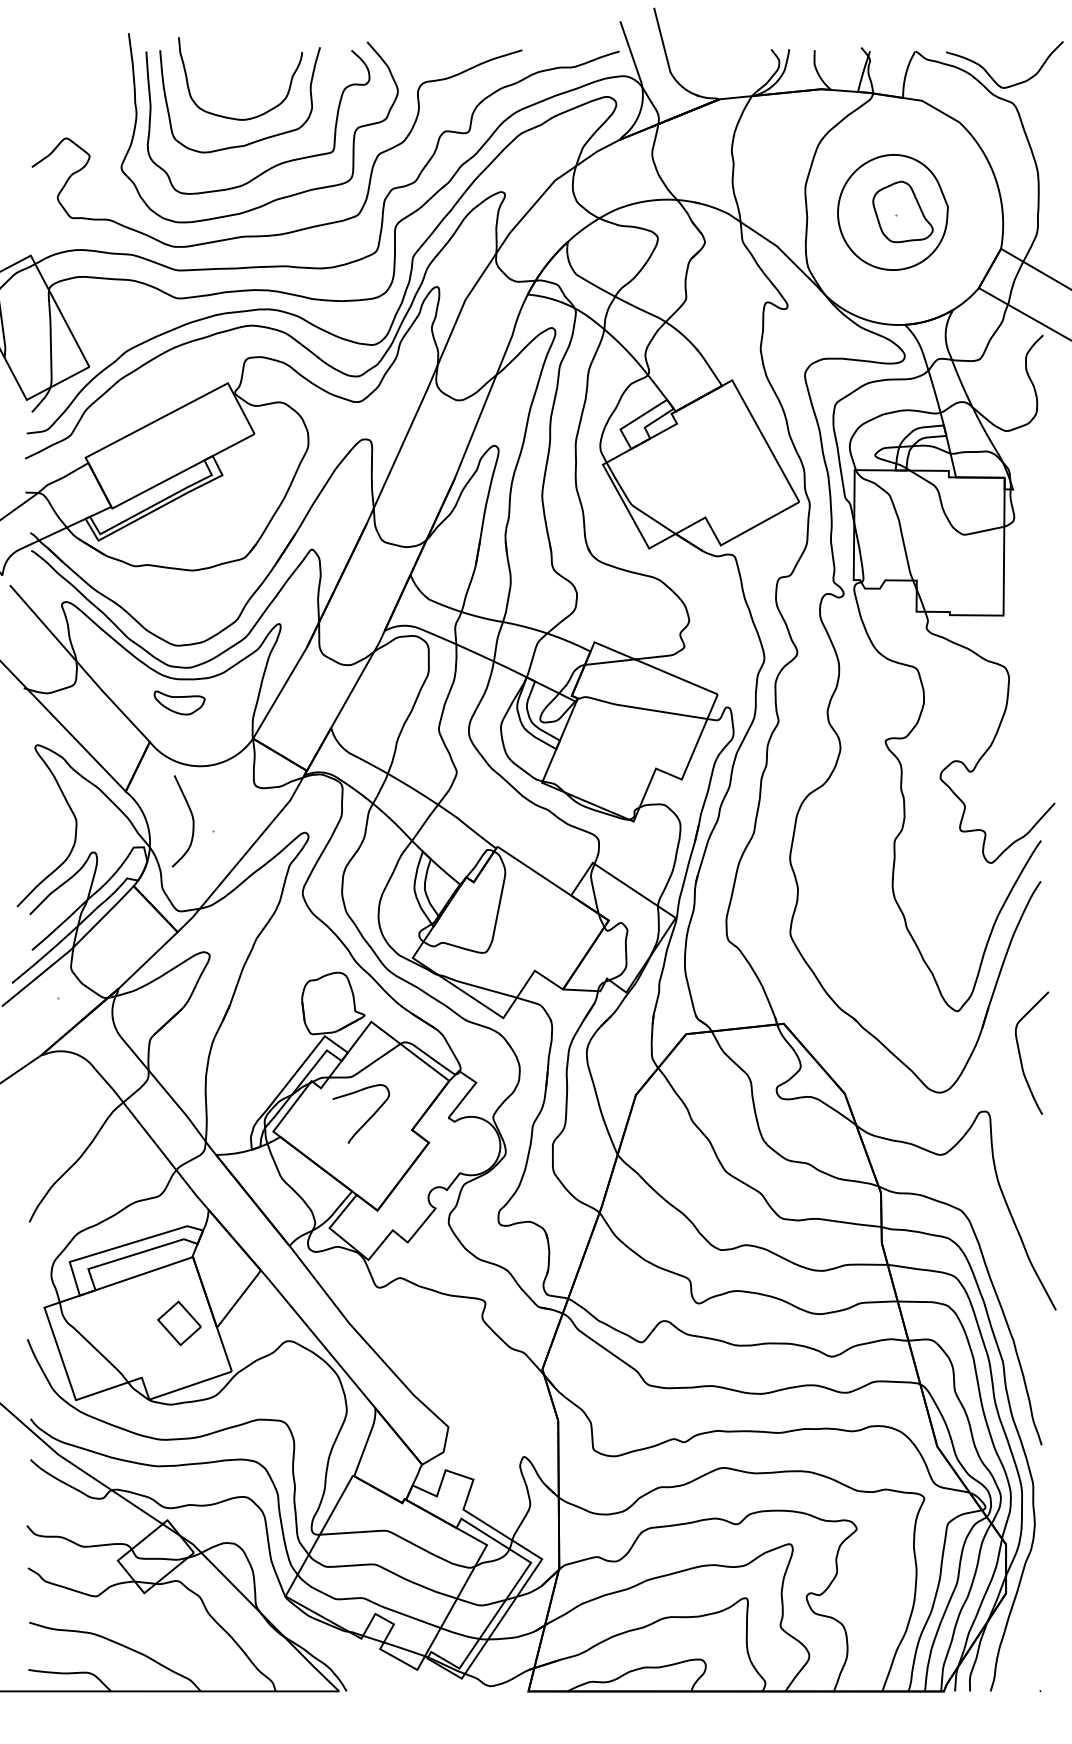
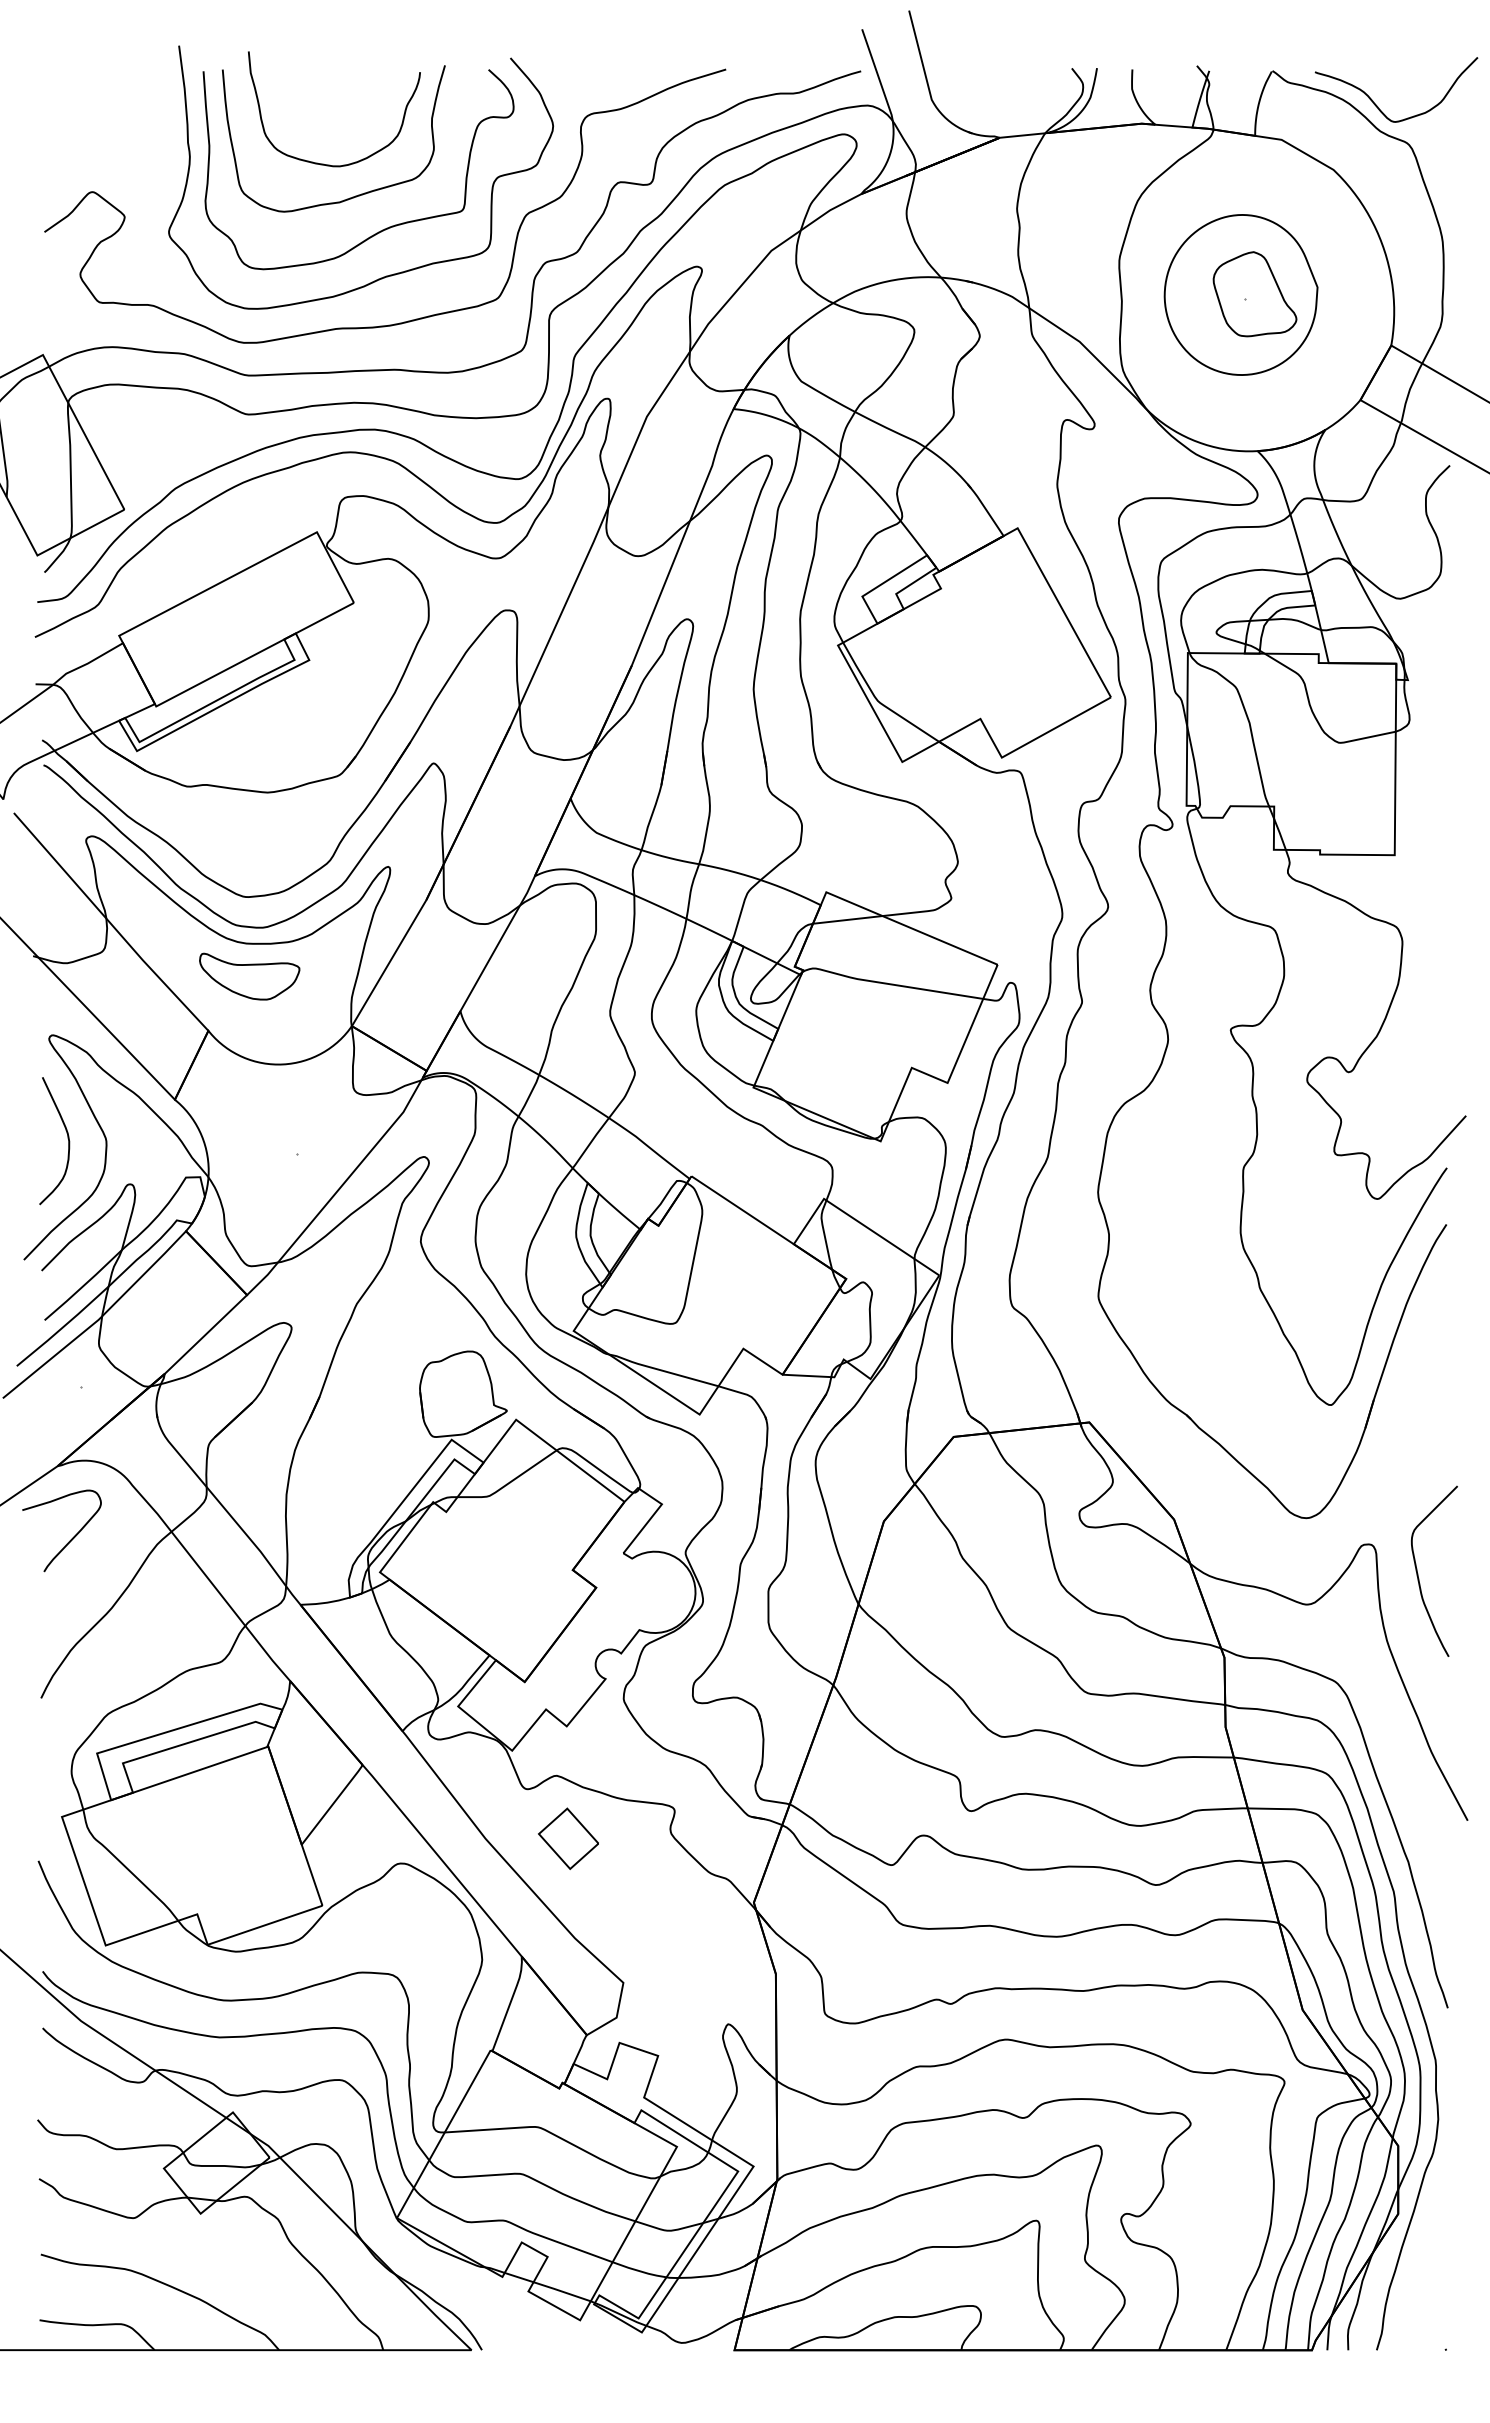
part: (179, 702) -> (249, 976), size x1.43
curve: (192, 819) -> (67, 1138), moved
curve: (1020, 1054) -> (1418, 1573), moved
curve: (367, 1120) -> (70, 1539), moved
part: (179, 1323) -> (568, 1838), moved

